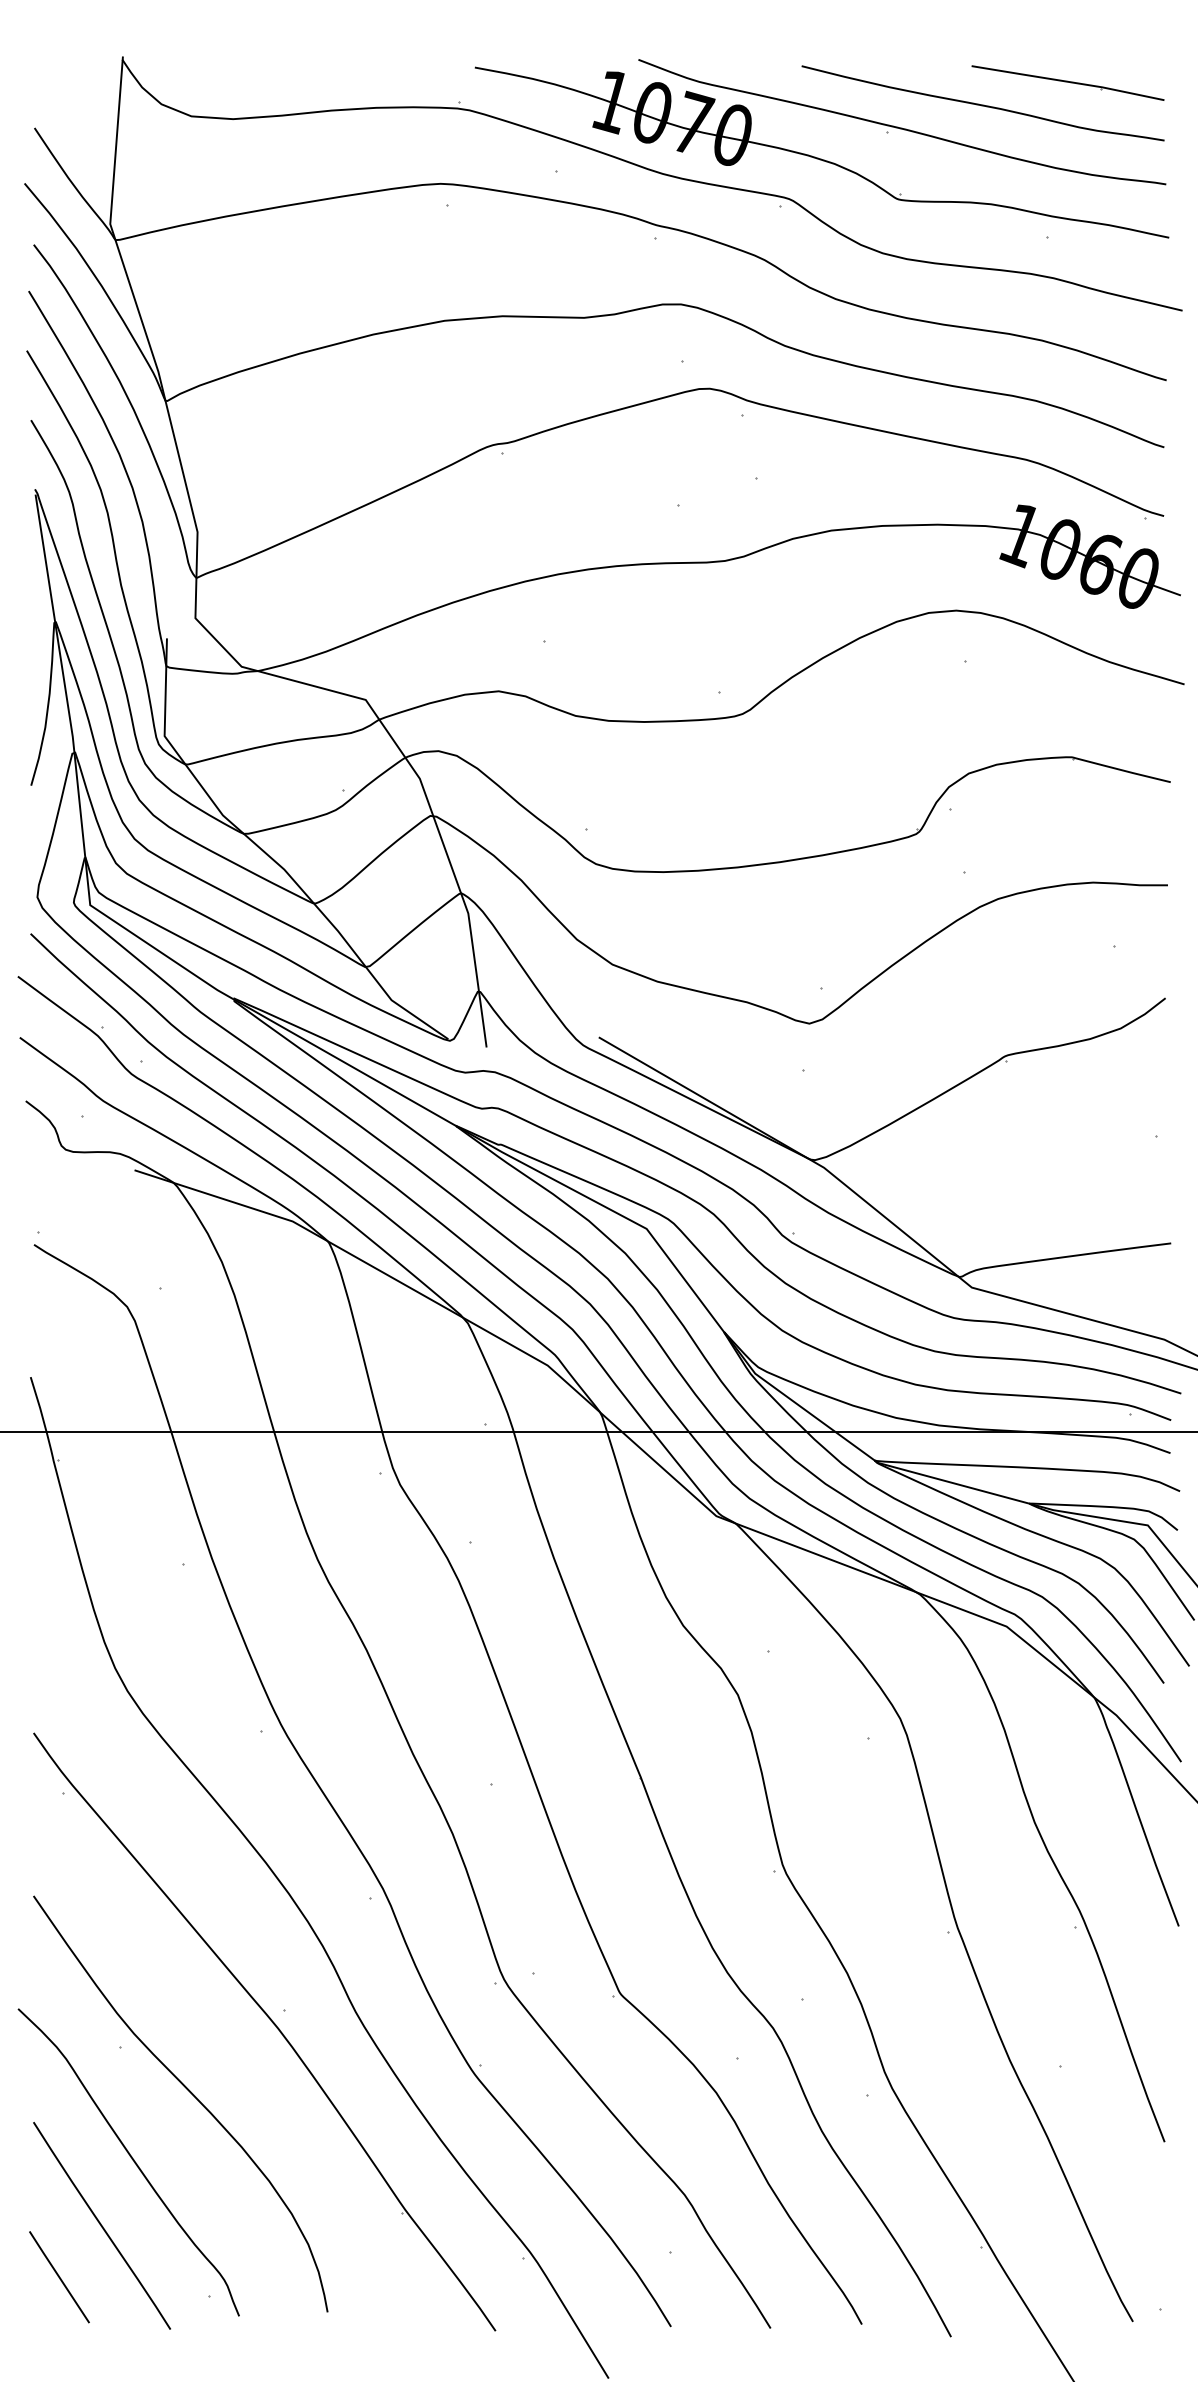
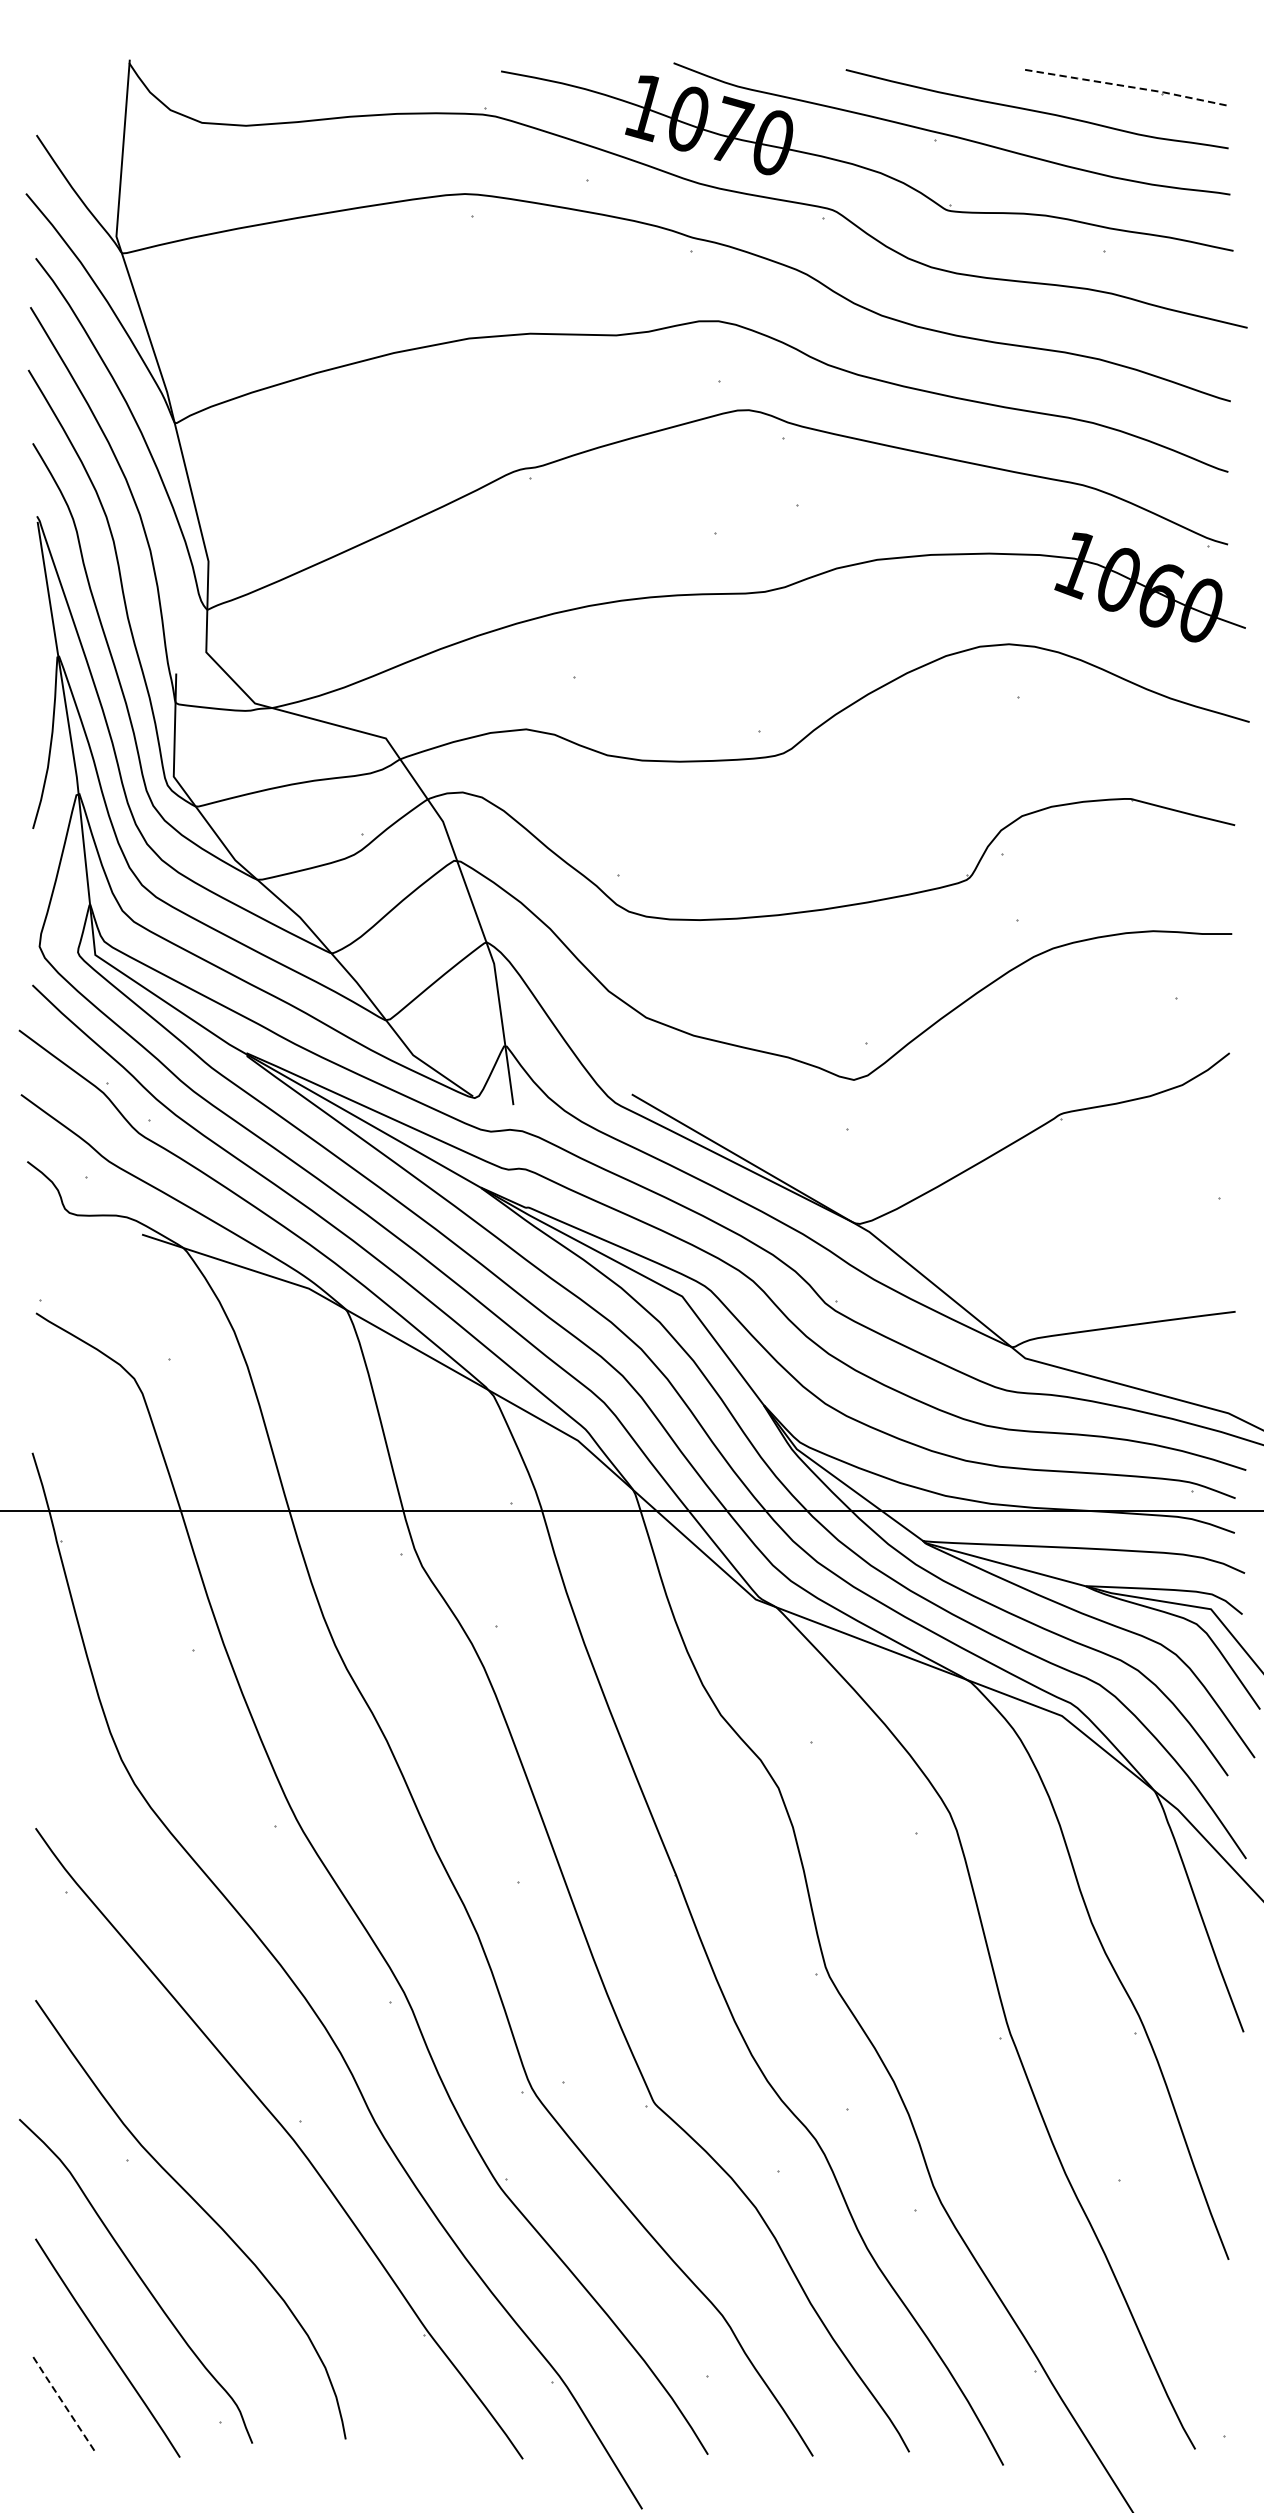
line: (1068, 81) -> (1127, 86), solid -> dashed
line: (58, 2276) -> (61, 2401), solid -> dashed

